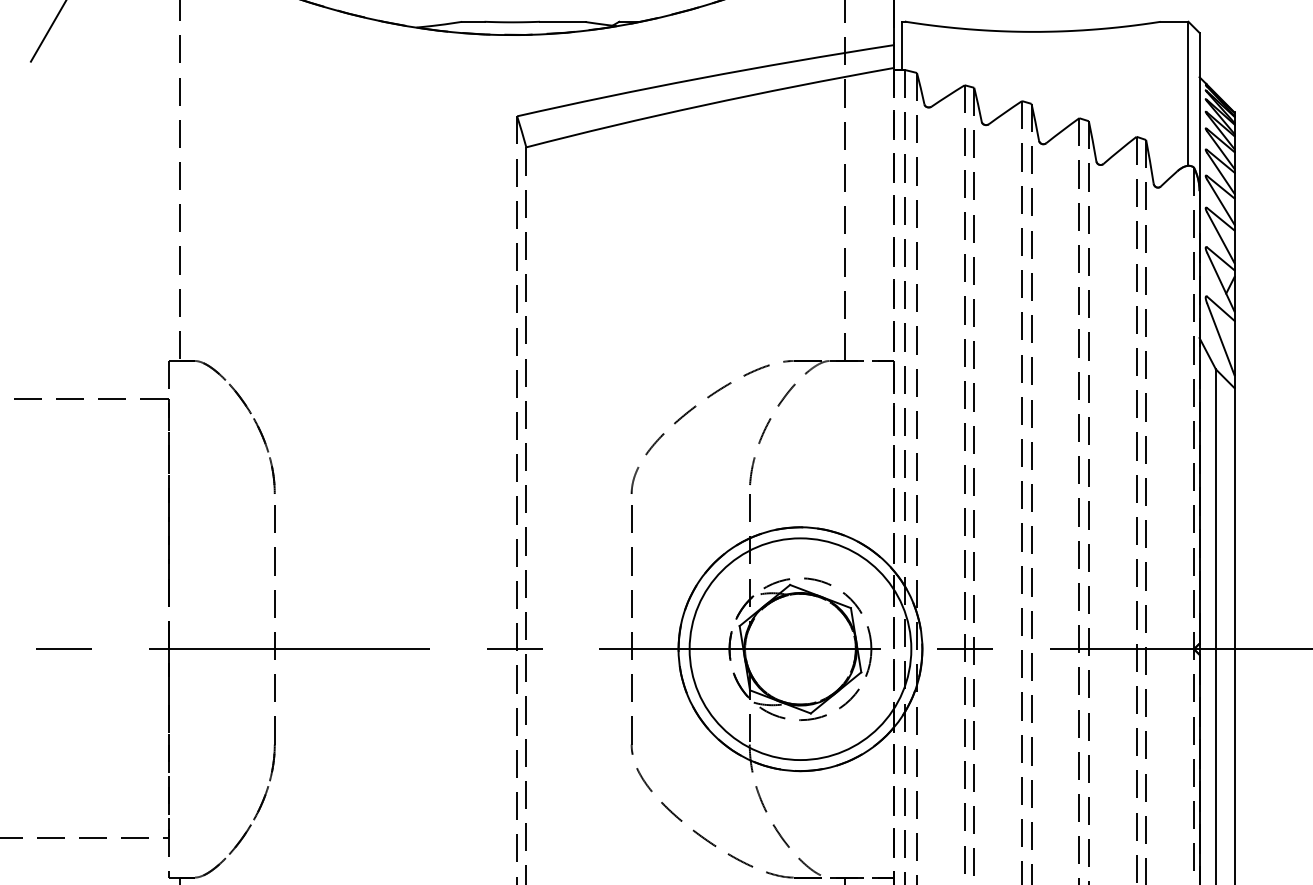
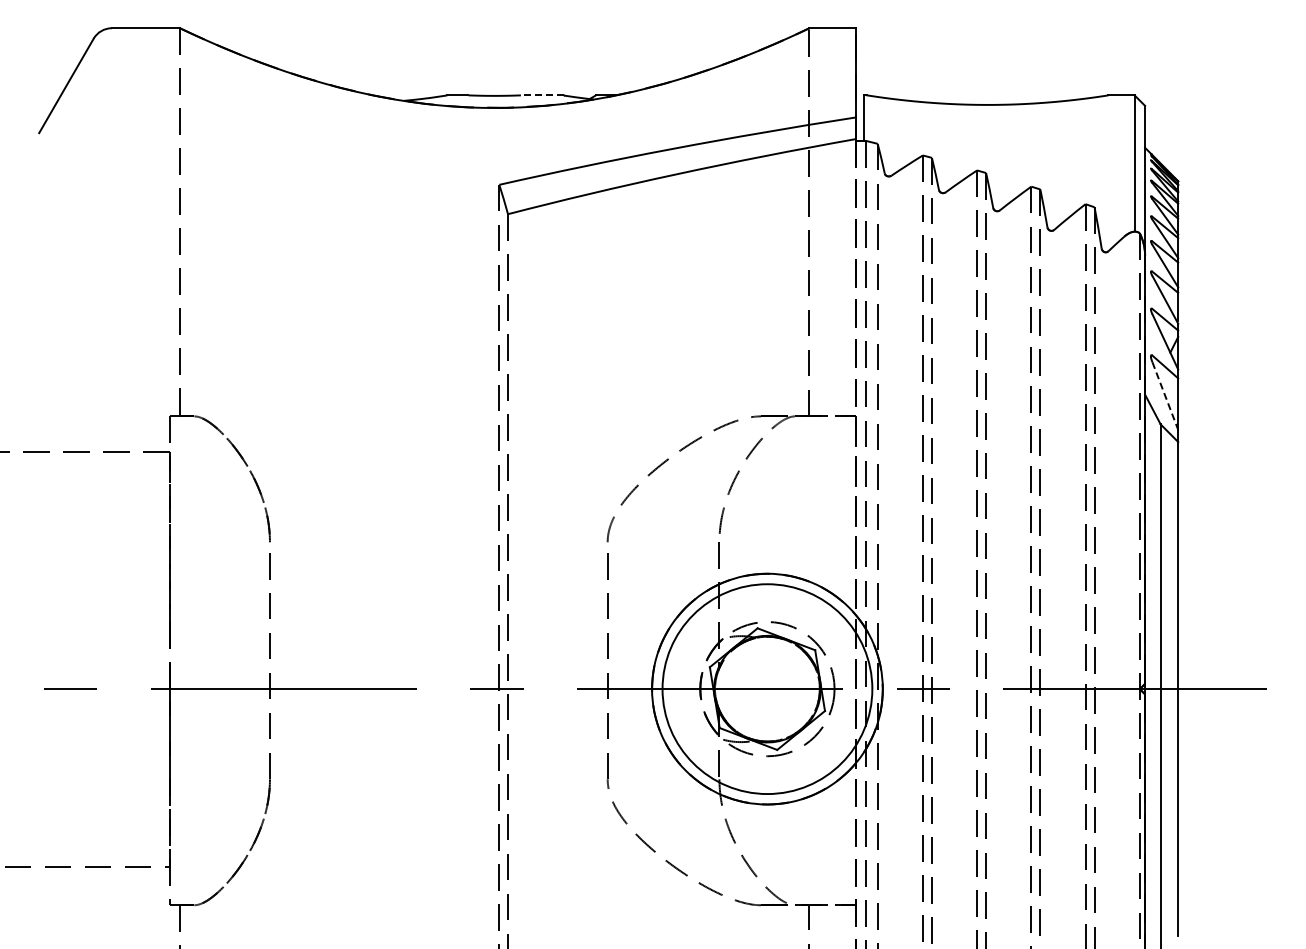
line: (562, 21) -> (542, 95), solid -> dashed
line: (1221, 339) -> (1165, 396), solid -> dashed

